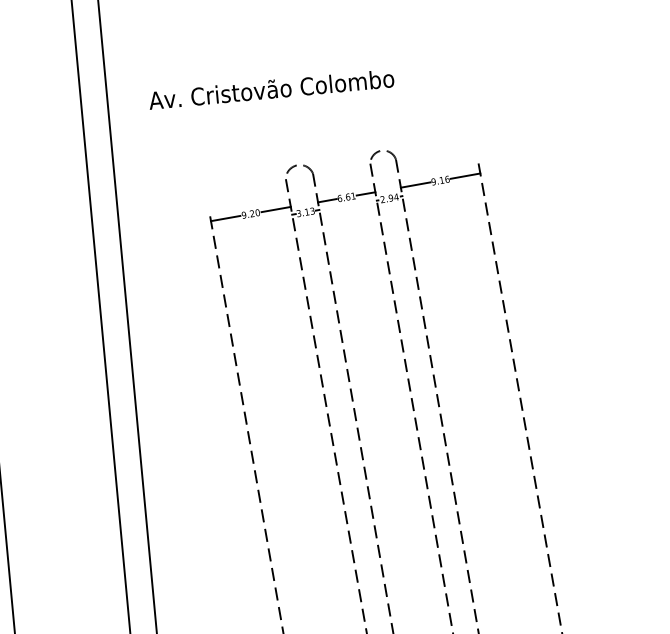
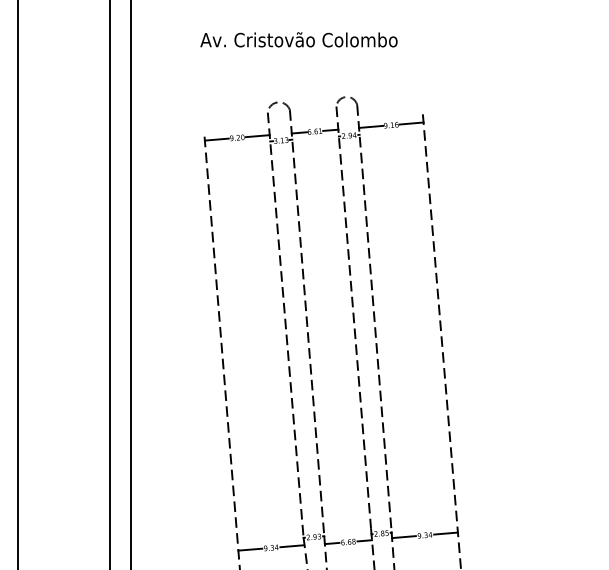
text: (270, 89) -> (298, 39), moved

